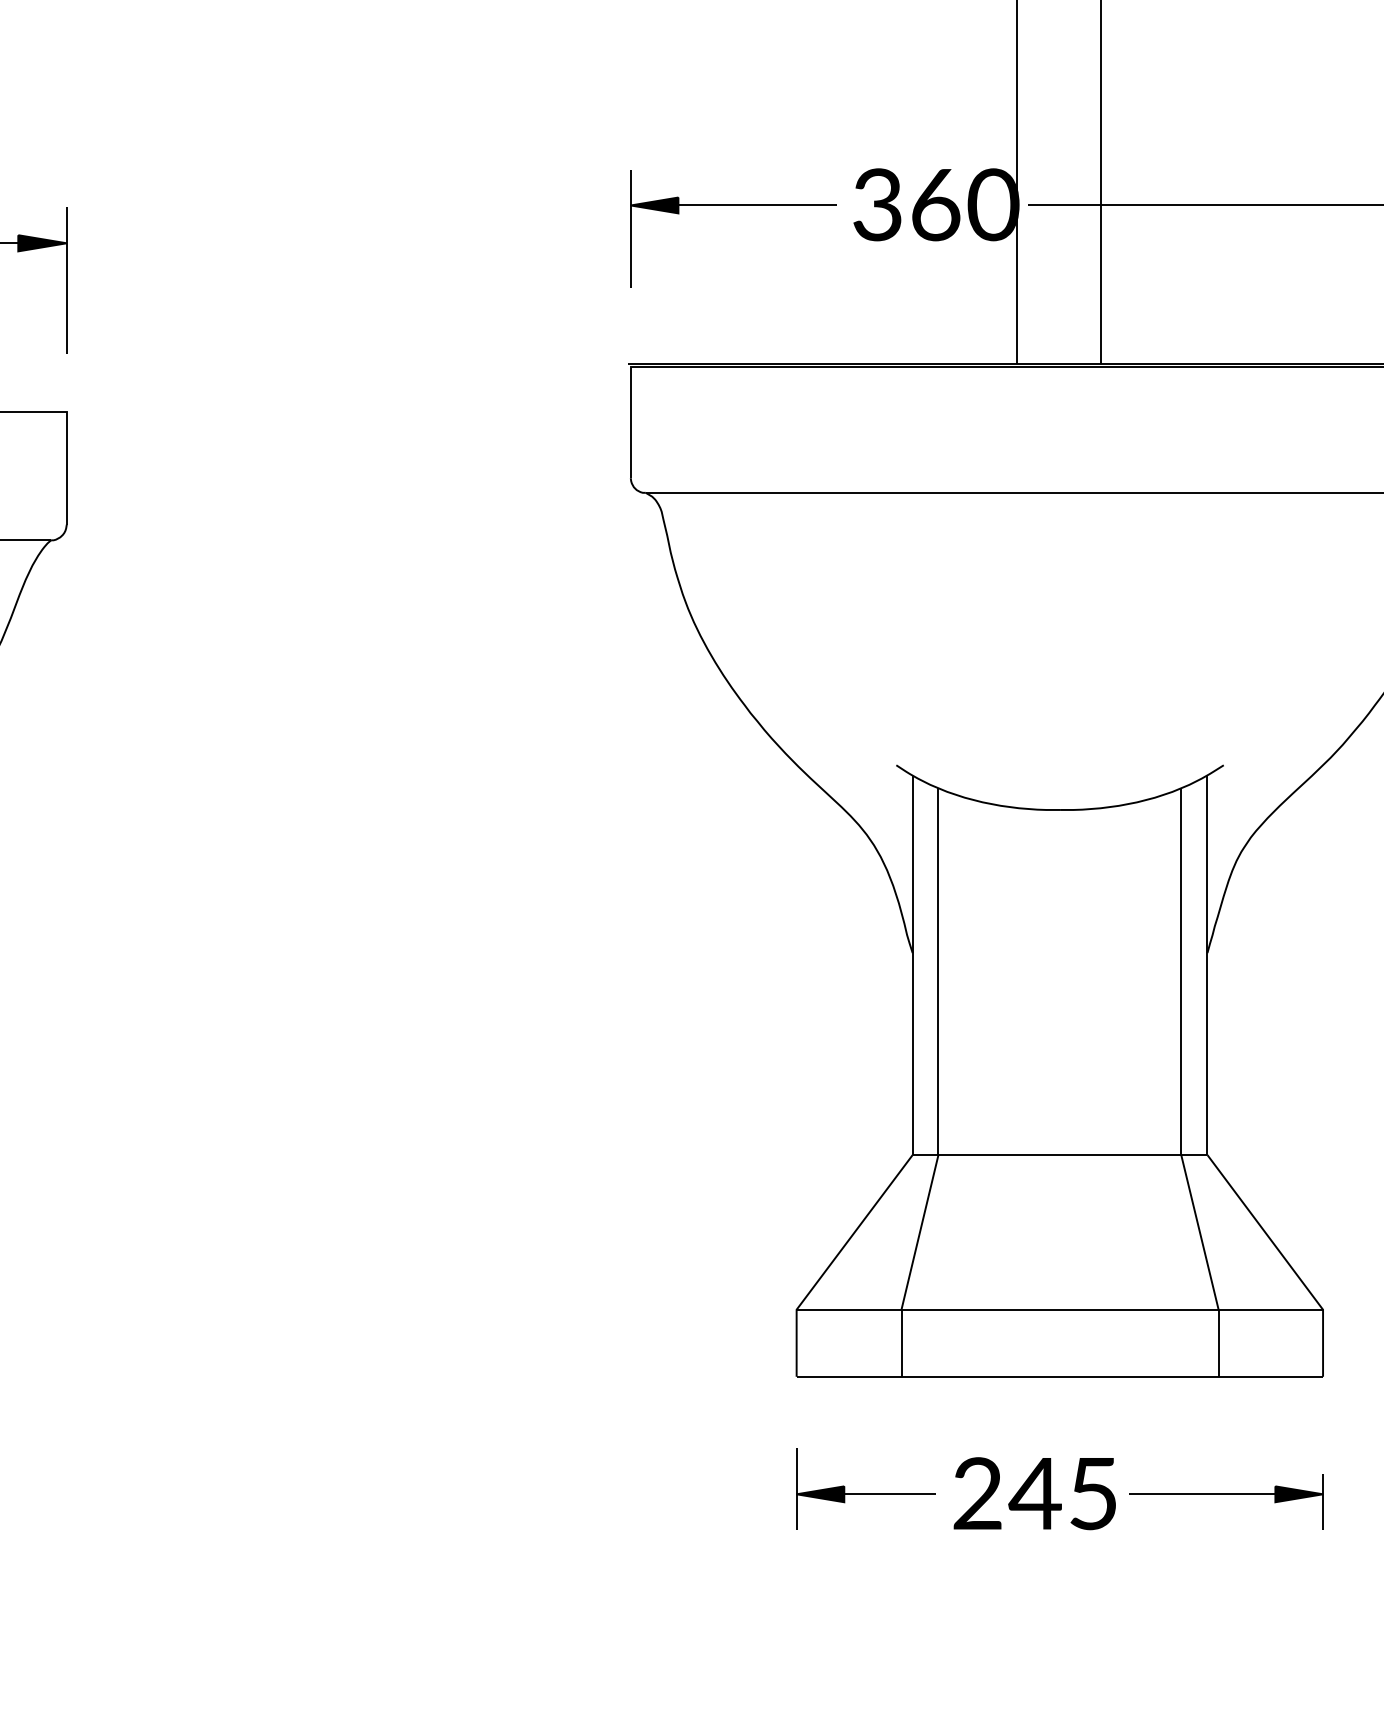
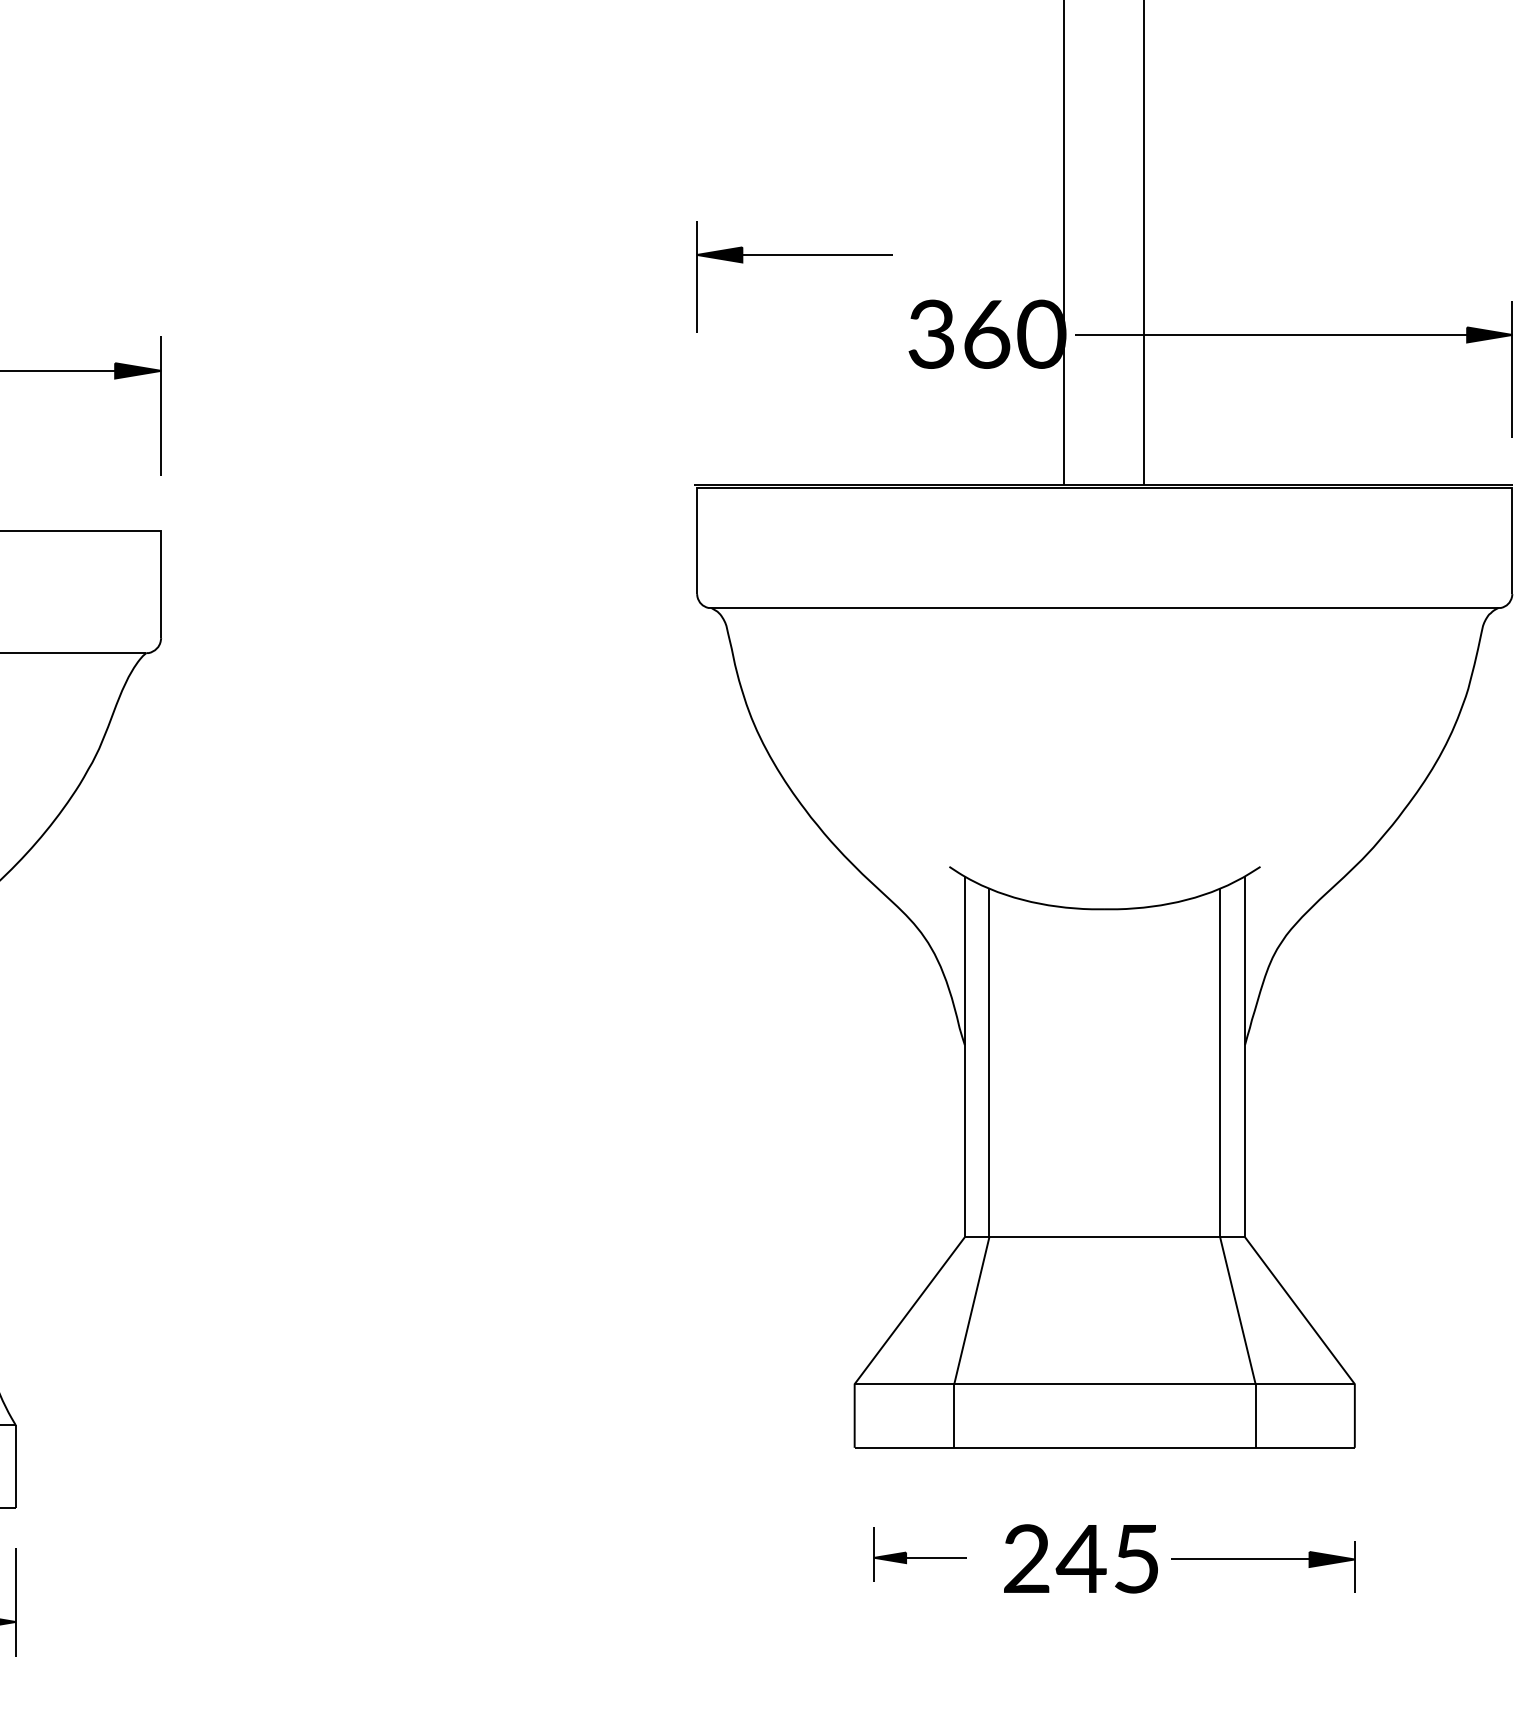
part: (733, 206) -> (794, 255), moved
part: (865, 1488) -> (920, 1553), size x0.7

